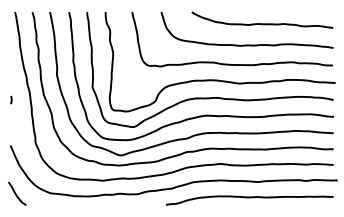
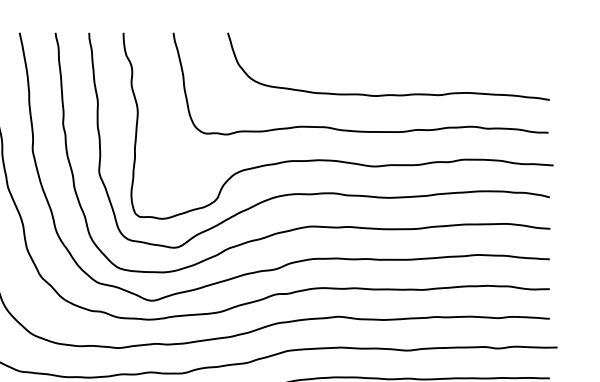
curve: (262, 23) -> (416, 54), removed

